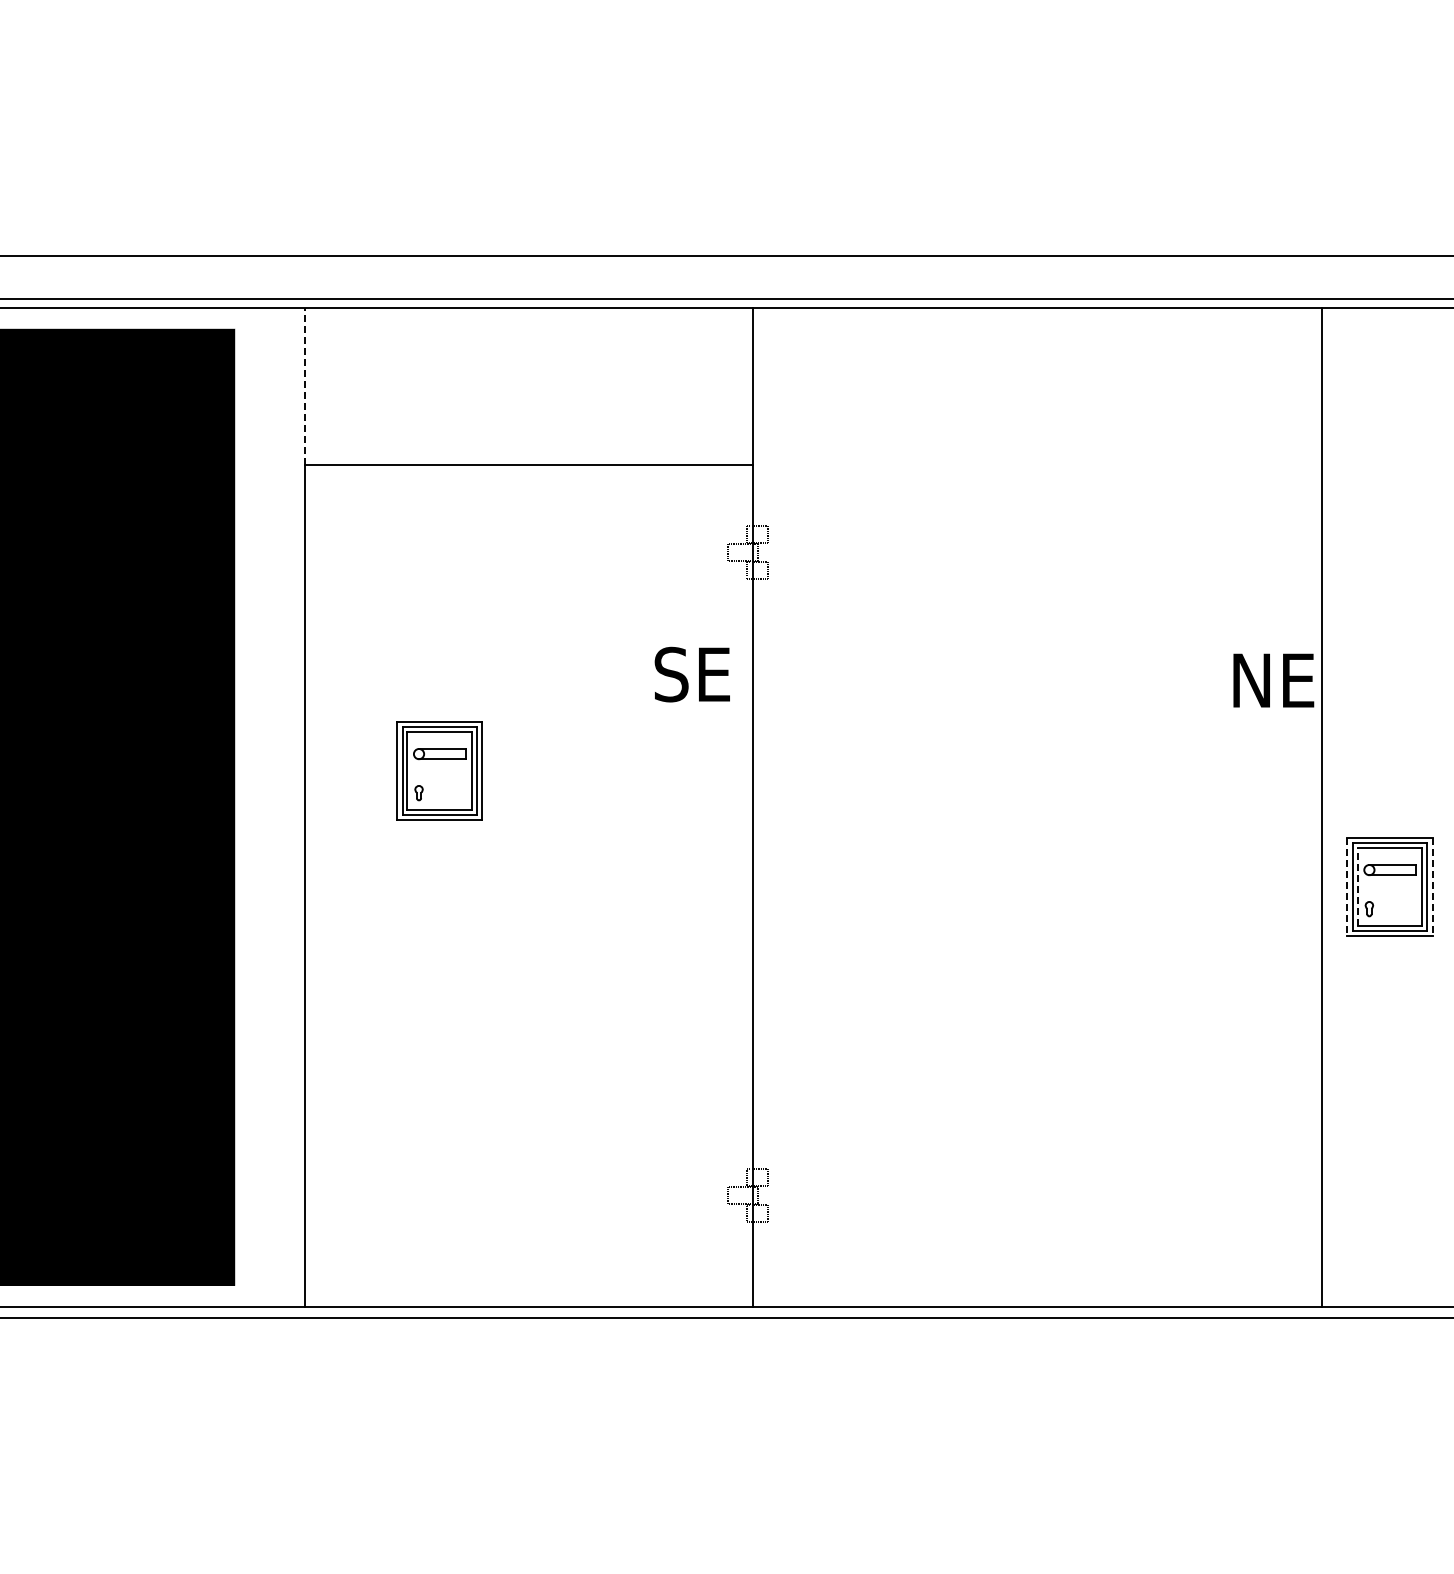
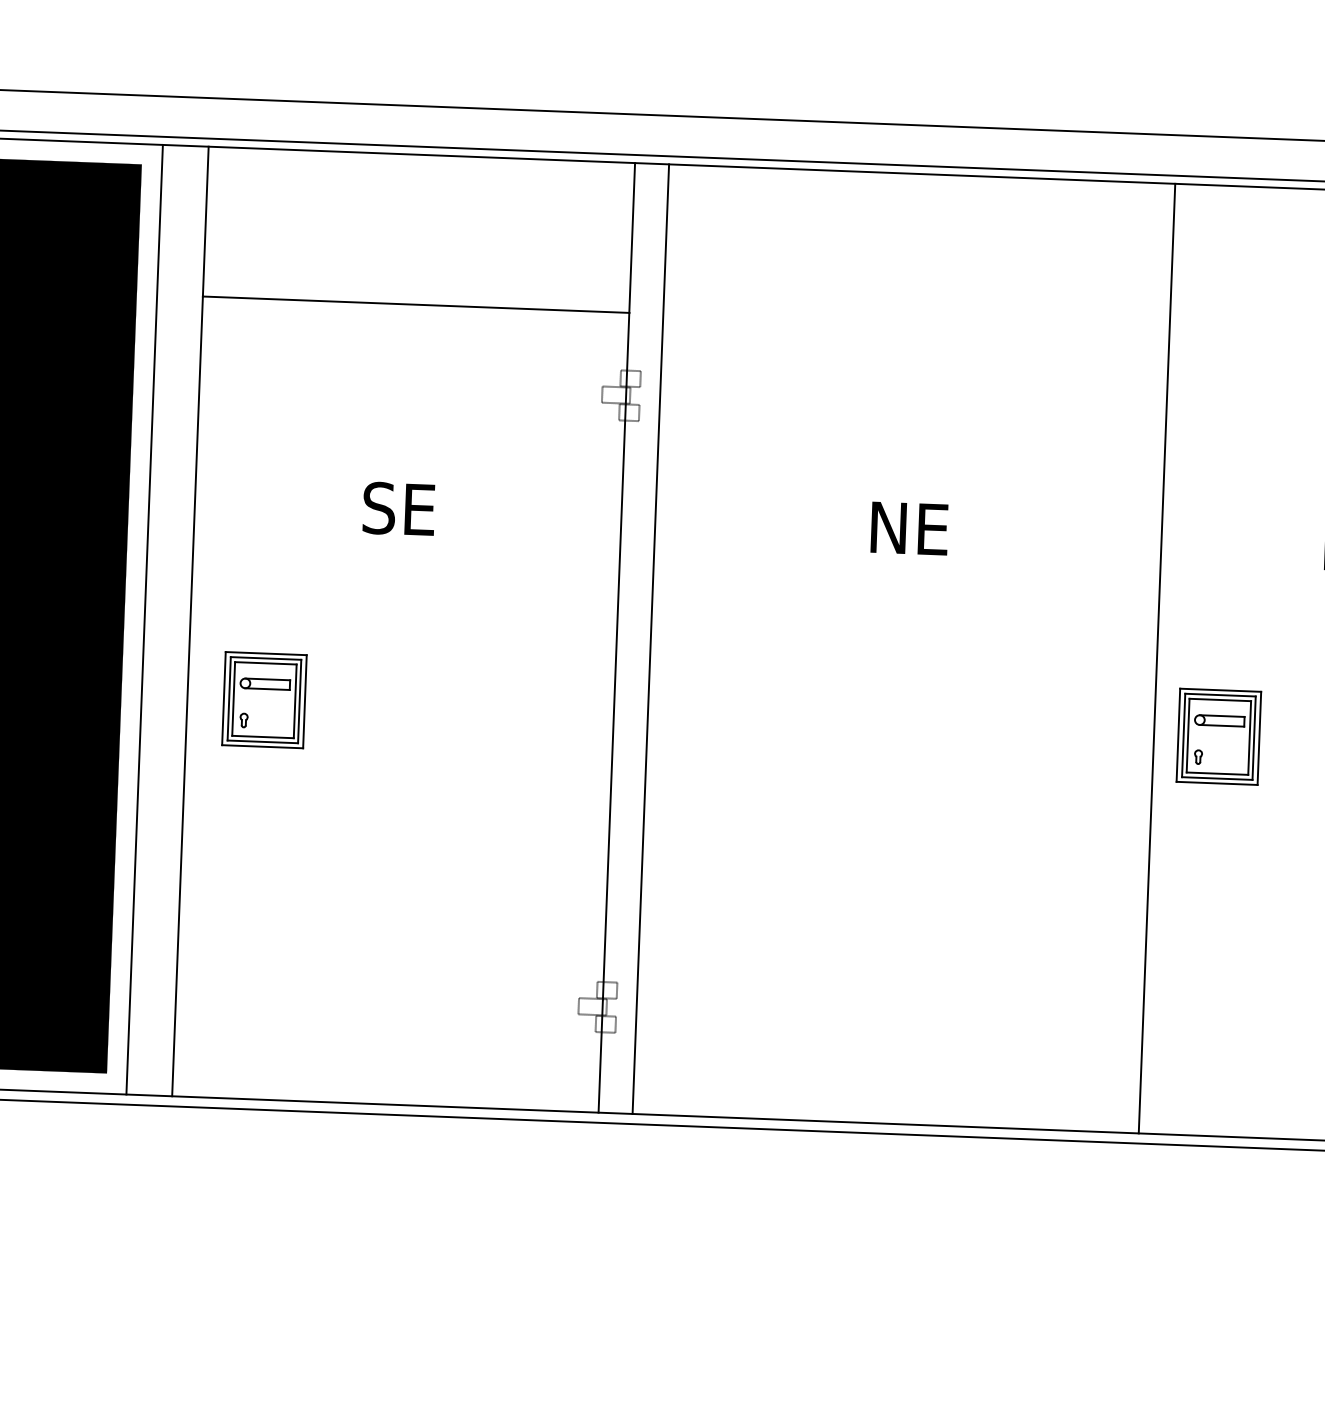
line: (304, 386) -> (205, 221), dashed -> solid
text: (691, 674) -> (398, 508), moved
text: (1273, 680) -> (909, 528), moved
part: (439, 770) -> (264, 699), moved
line: (256, 806) -> (144, 619), added
line: (789, 806) -> (651, 638), added
line: (1357, 886) -> (1187, 735), dashed -> solid
line: (1347, 887) -> (1178, 735), dashed -> solid
line: (1432, 887) -> (1259, 738), dashed -> solid

